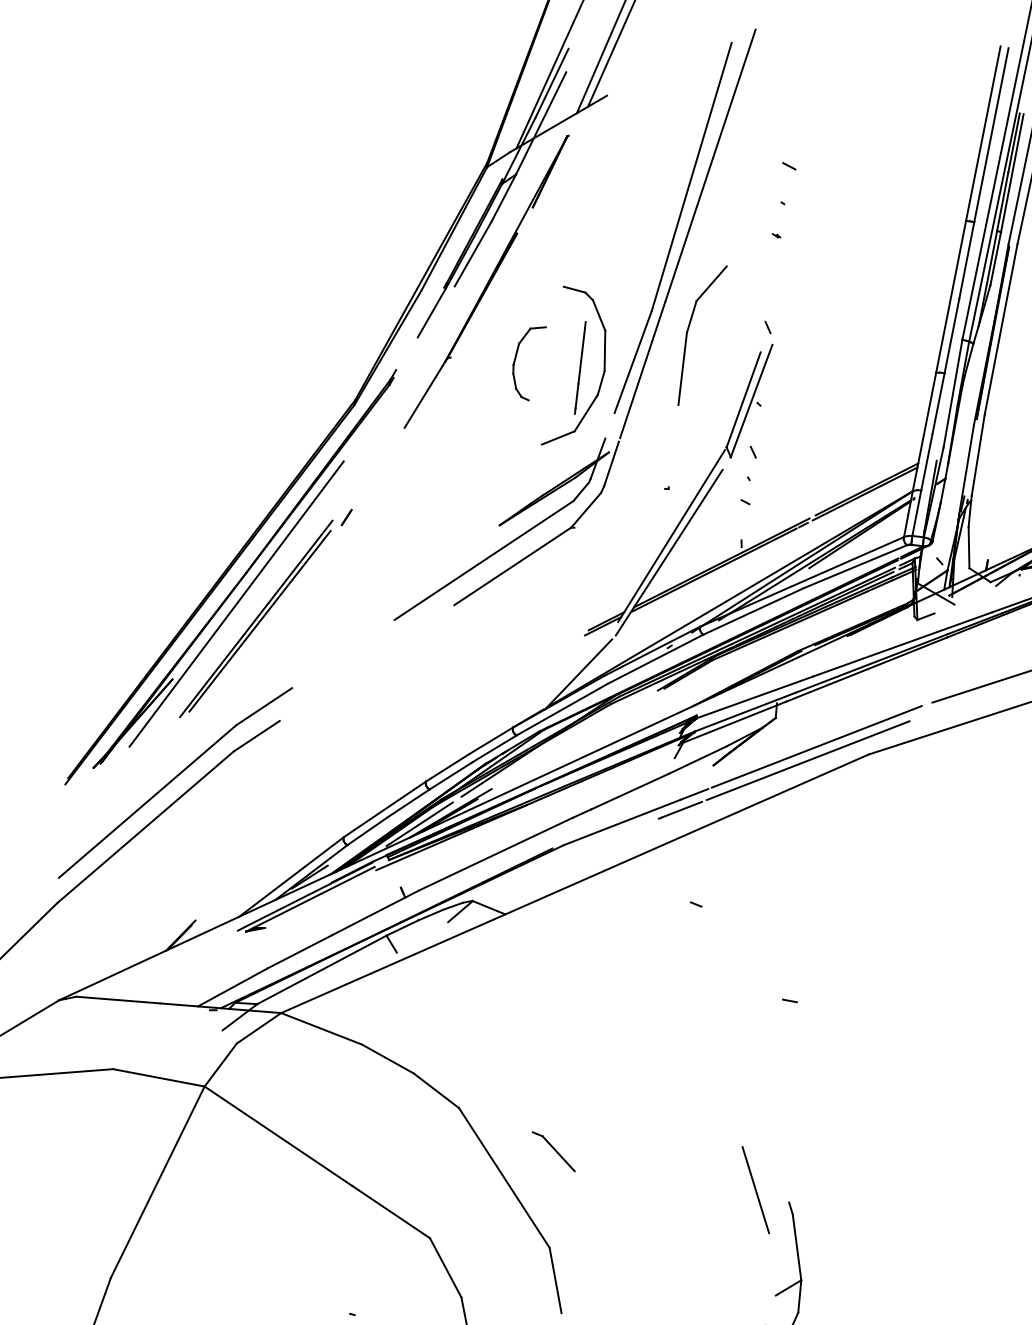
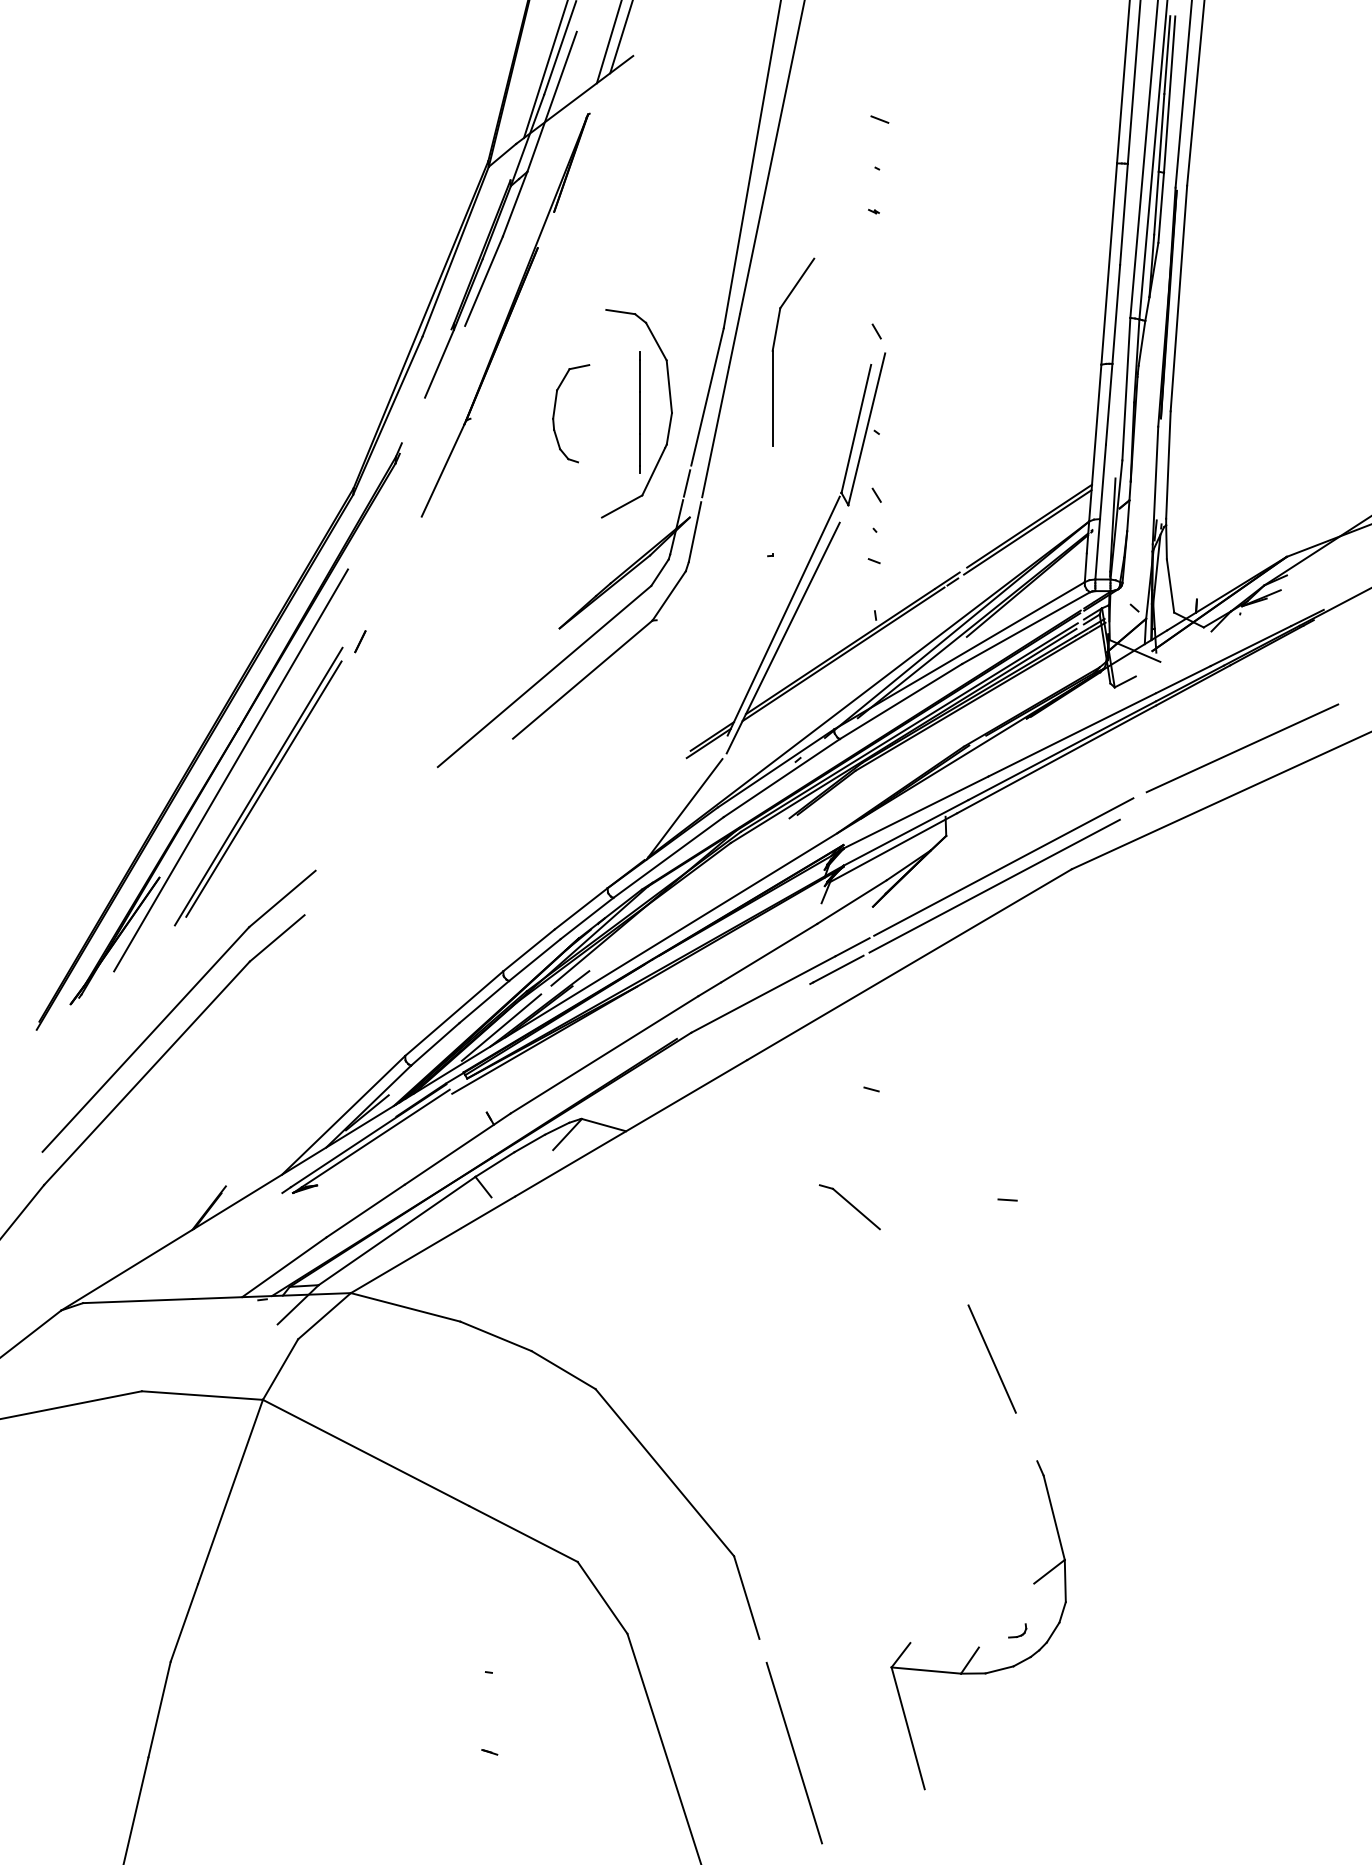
line: (609, 426) -> (686, 483), added
part: (553, 1151) -> (849, 1207), moved
line: (755, 1189) -> (991, 1358), moved

